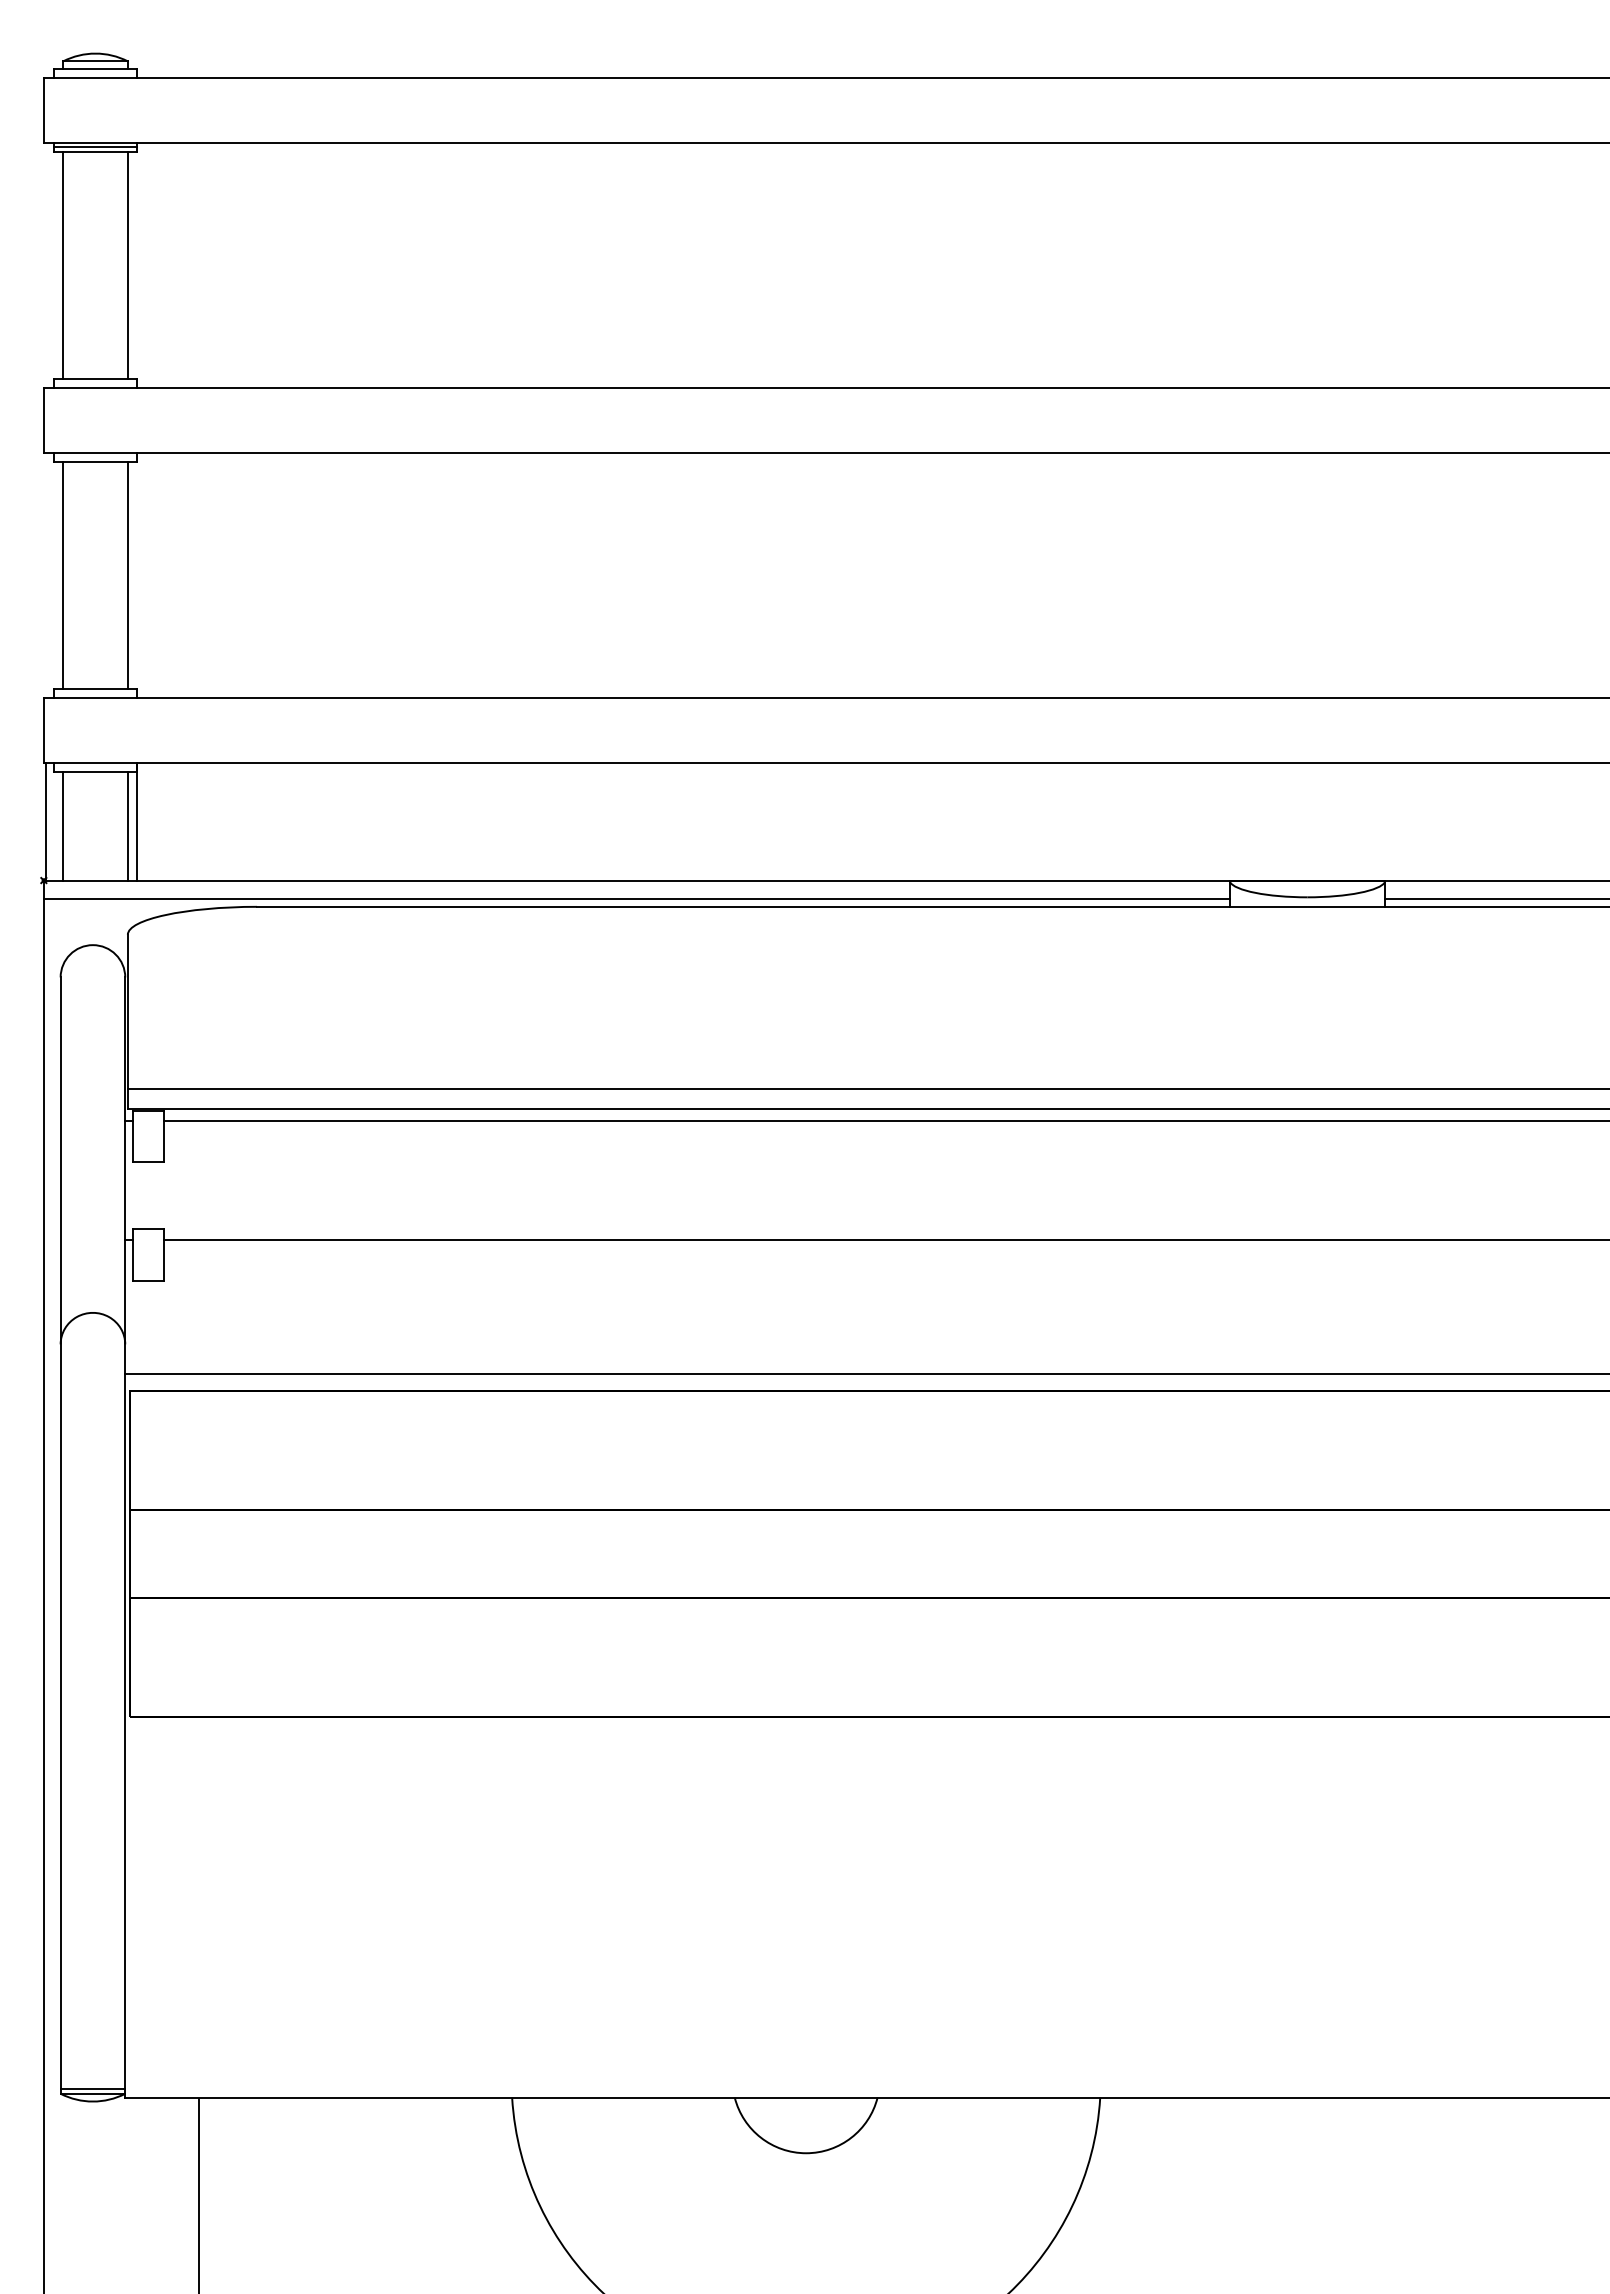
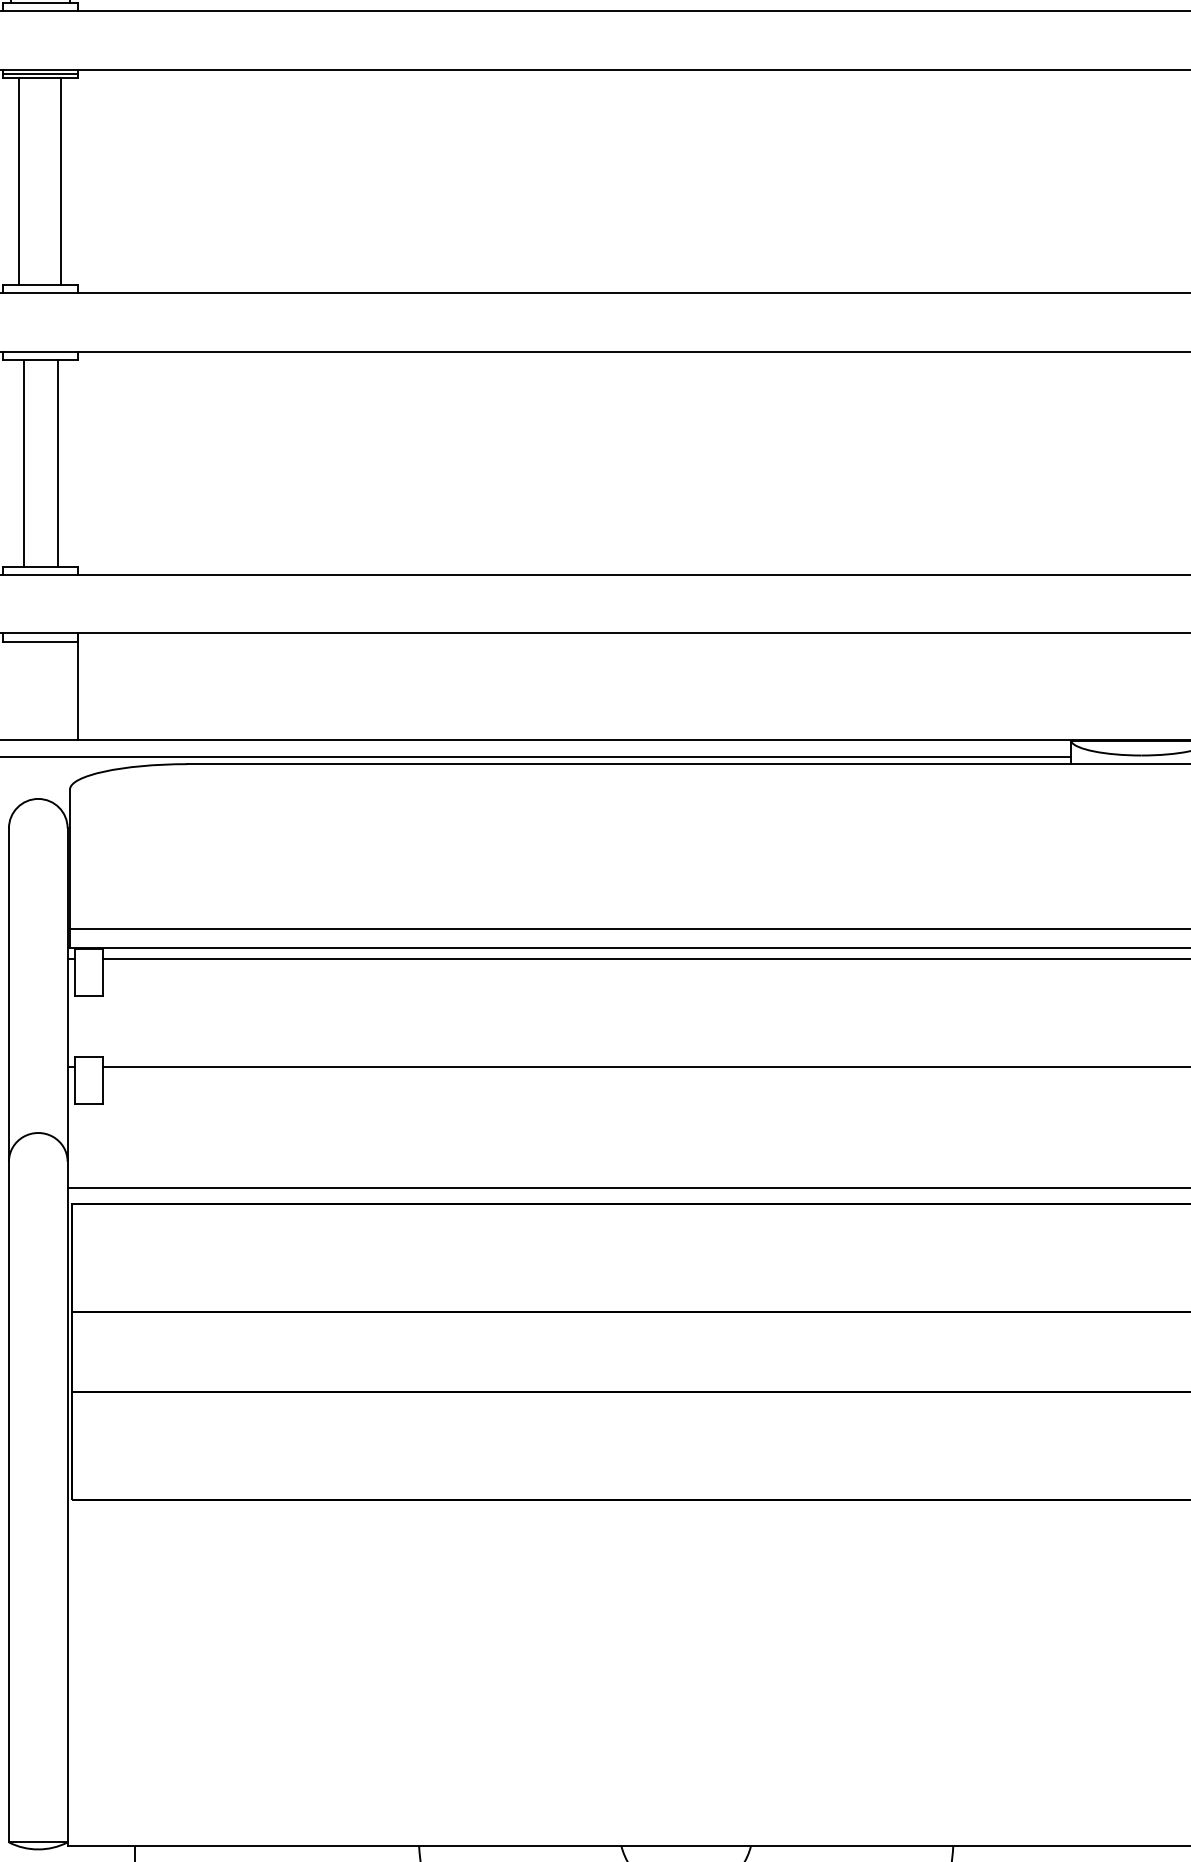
line: (63, 265) -> (61, 181), moved
line: (127, 265) -> (18, 181), moved
line: (63, 575) -> (57, 463), moved
line: (127, 575) -> (23, 463), moved
line: (63, 826) -> (11, 691), removed
line: (127, 826) -> (69, 691), removed
line: (92, 2088) -> (37, 1837), removed

